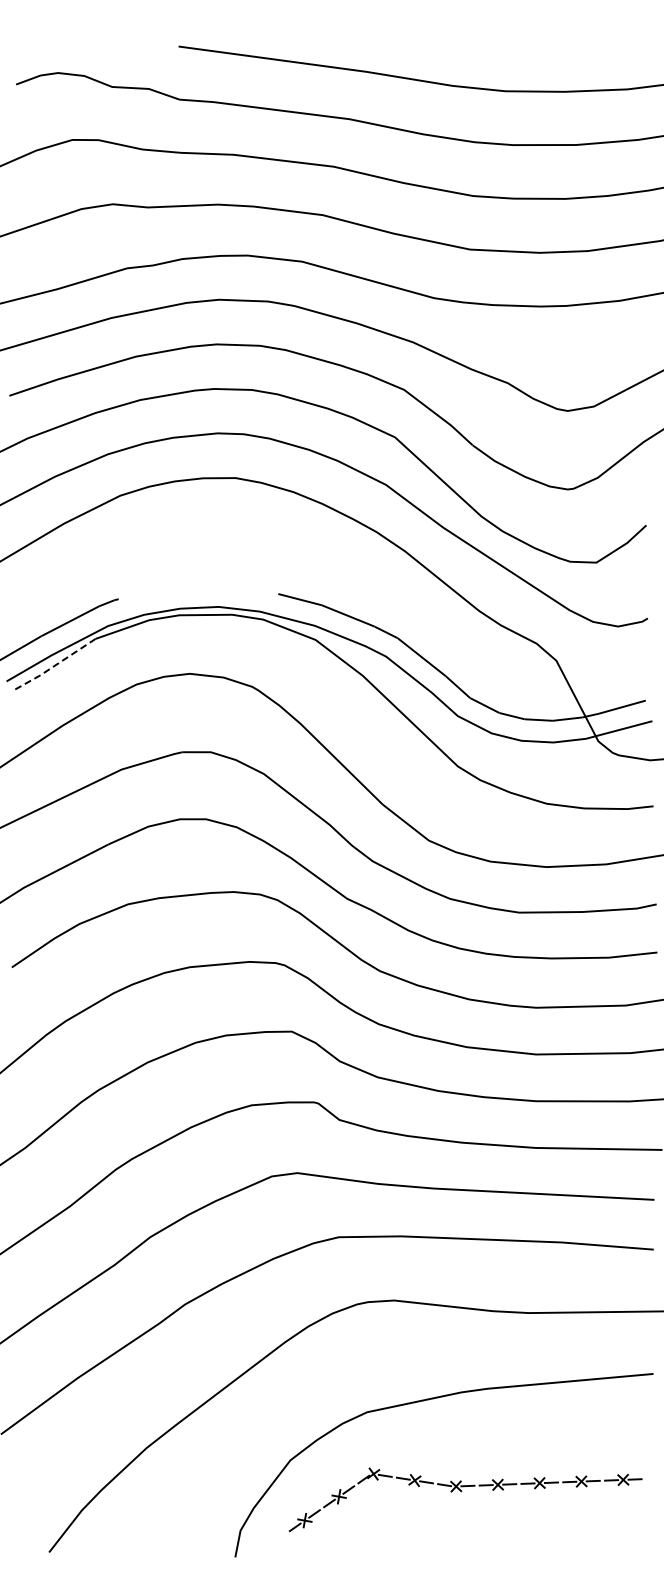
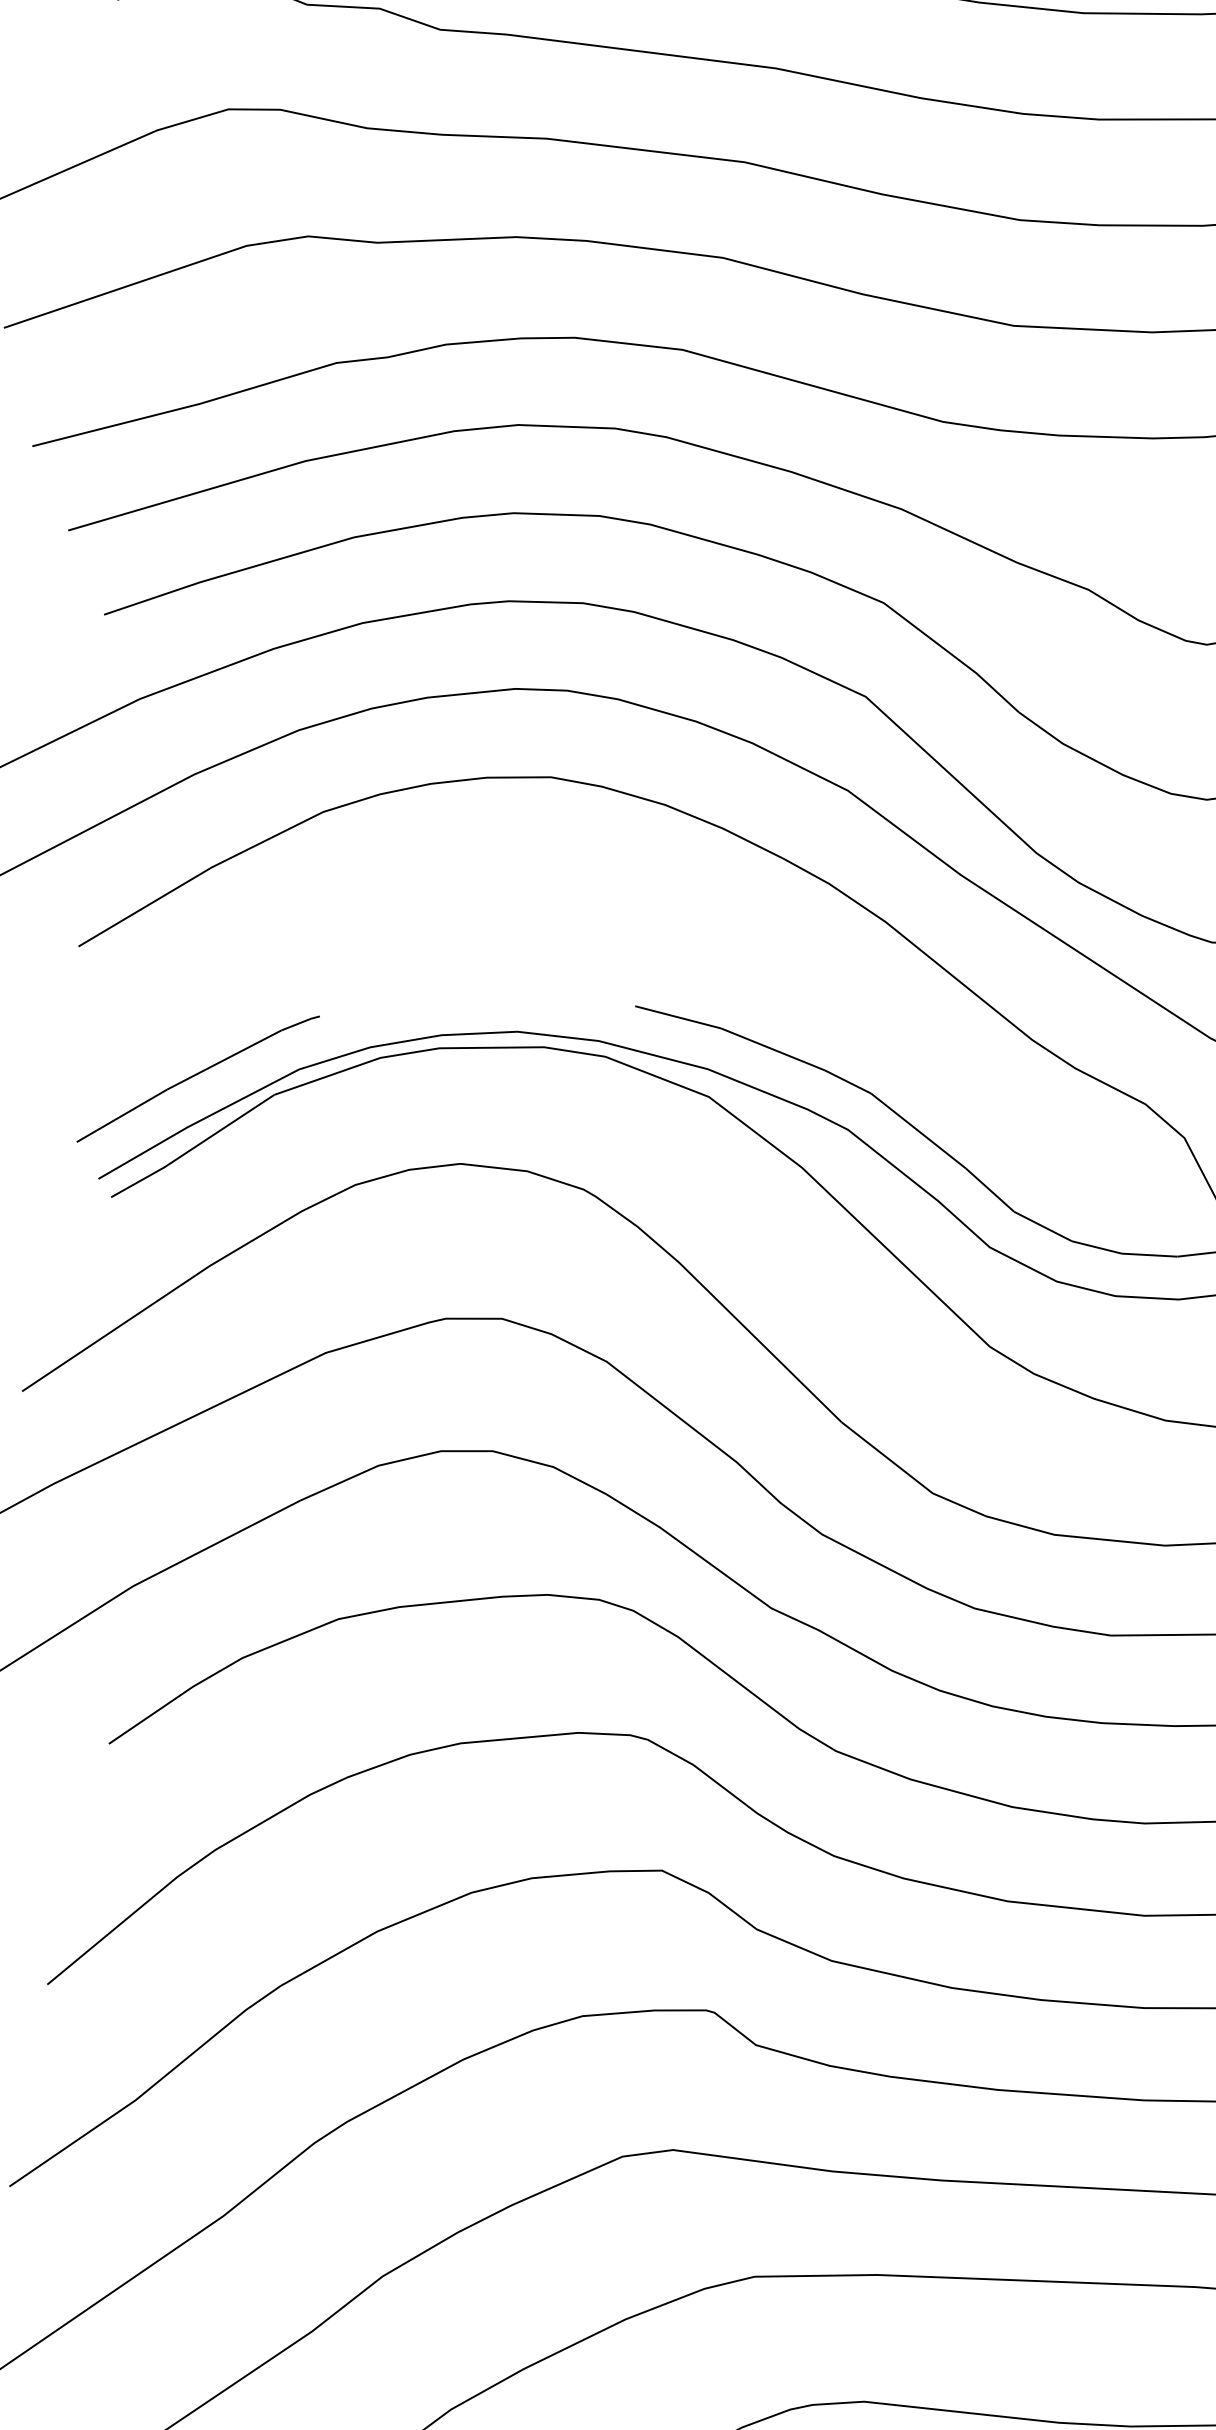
line: (54, 666) -> (193, 1149), dashed -> solid

